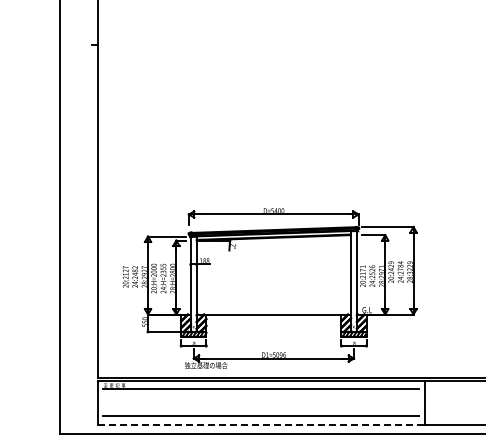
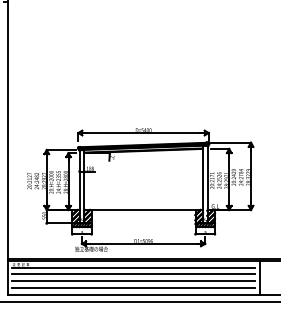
line: (260, 398) -> (133, 274), added
line: (260, 406) -> (133, 280), added
line: (262, 424) -> (134, 294), dashed -> solid

